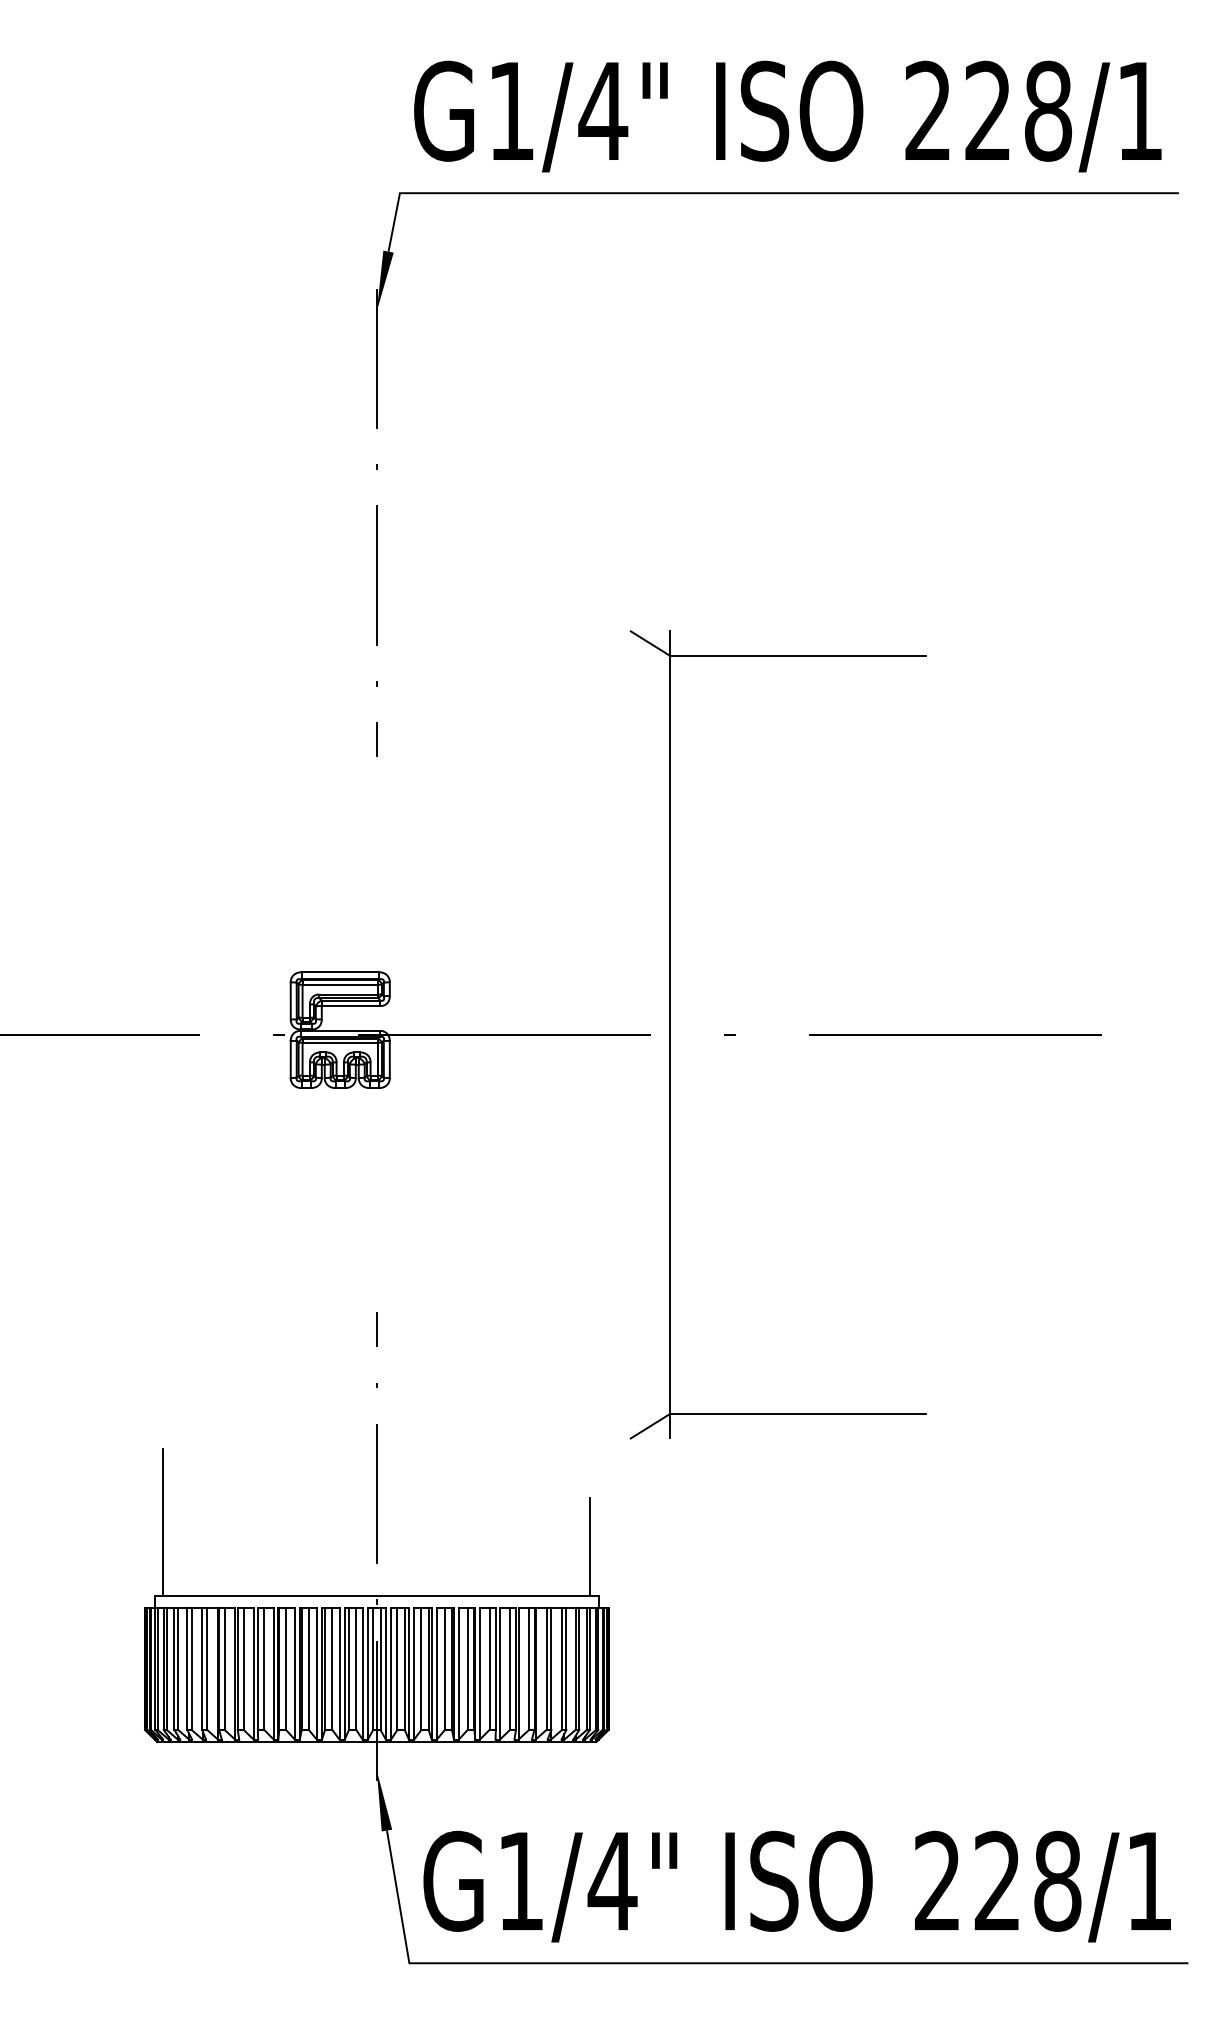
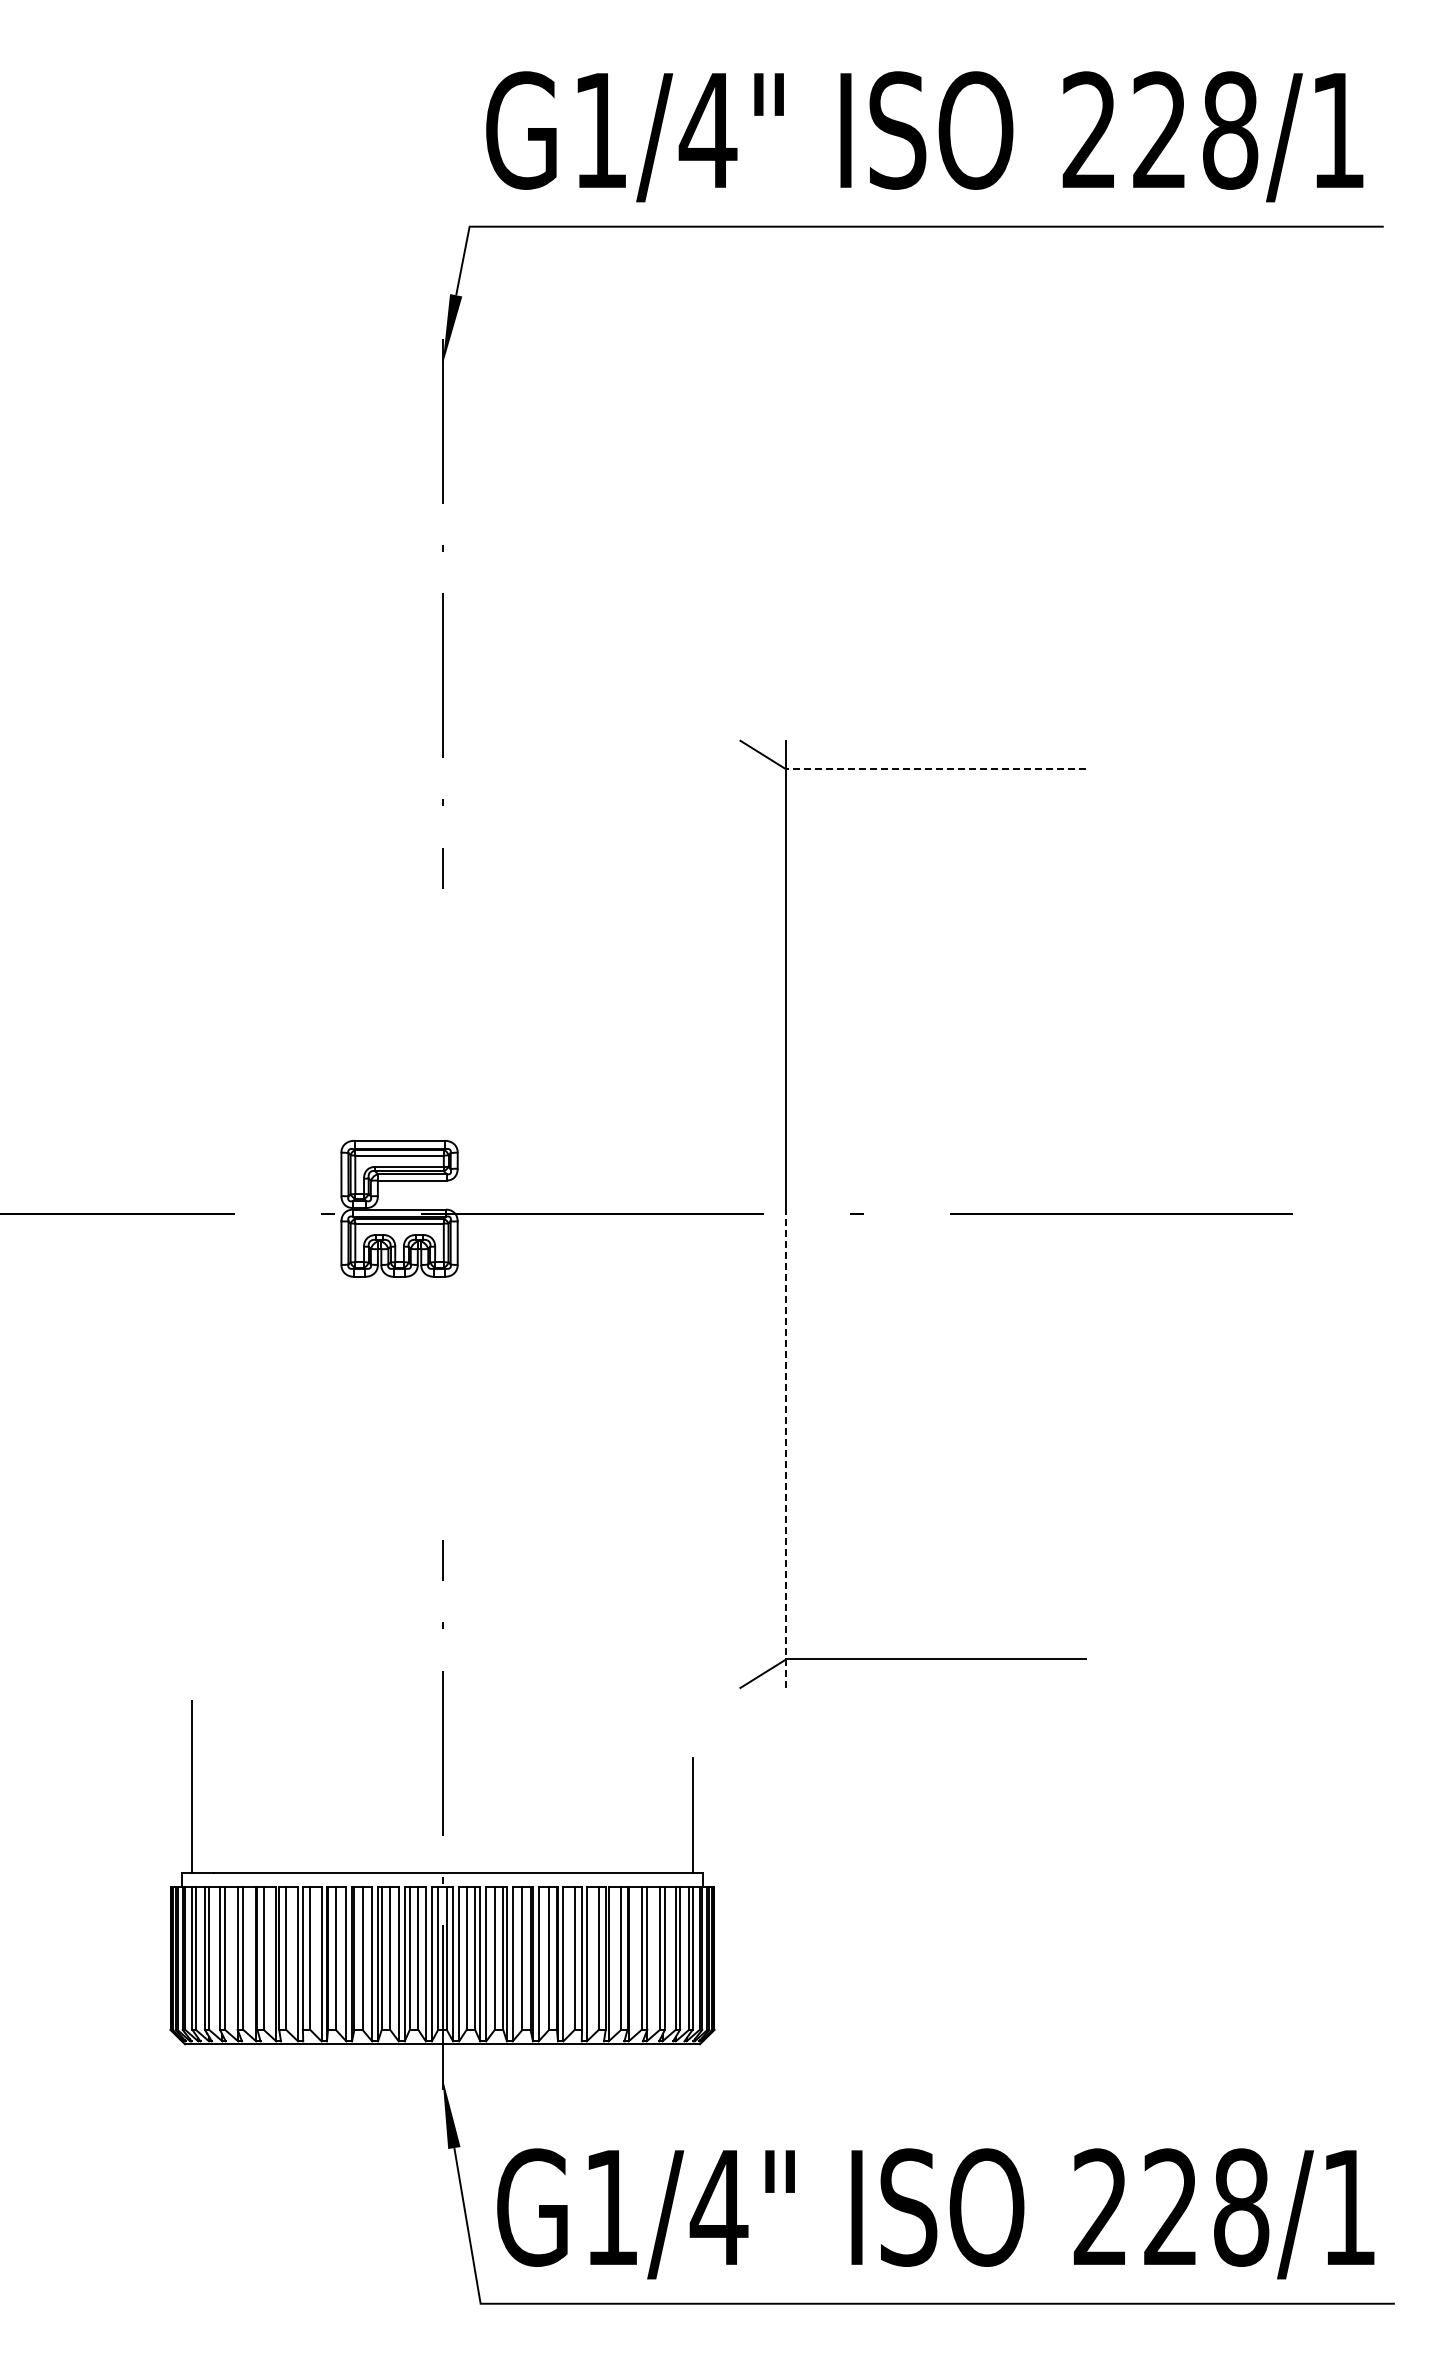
line: (797, 655) -> (936, 769), solid -> dashed
line: (670, 1236) -> (786, 1451), solid -> dashed

